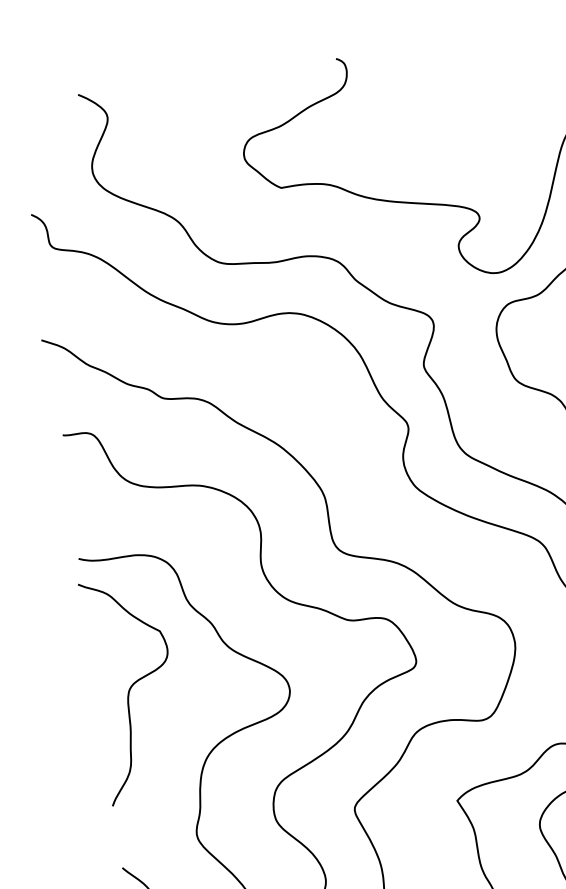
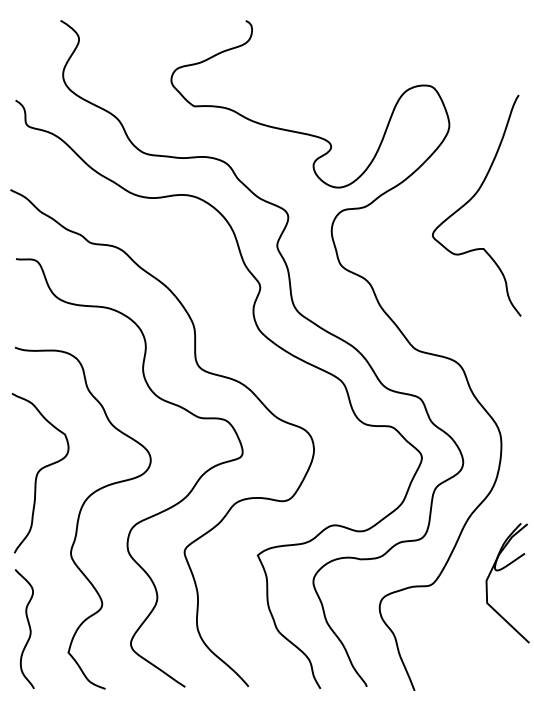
curve: (131, 689) -> (39, 472), moved

